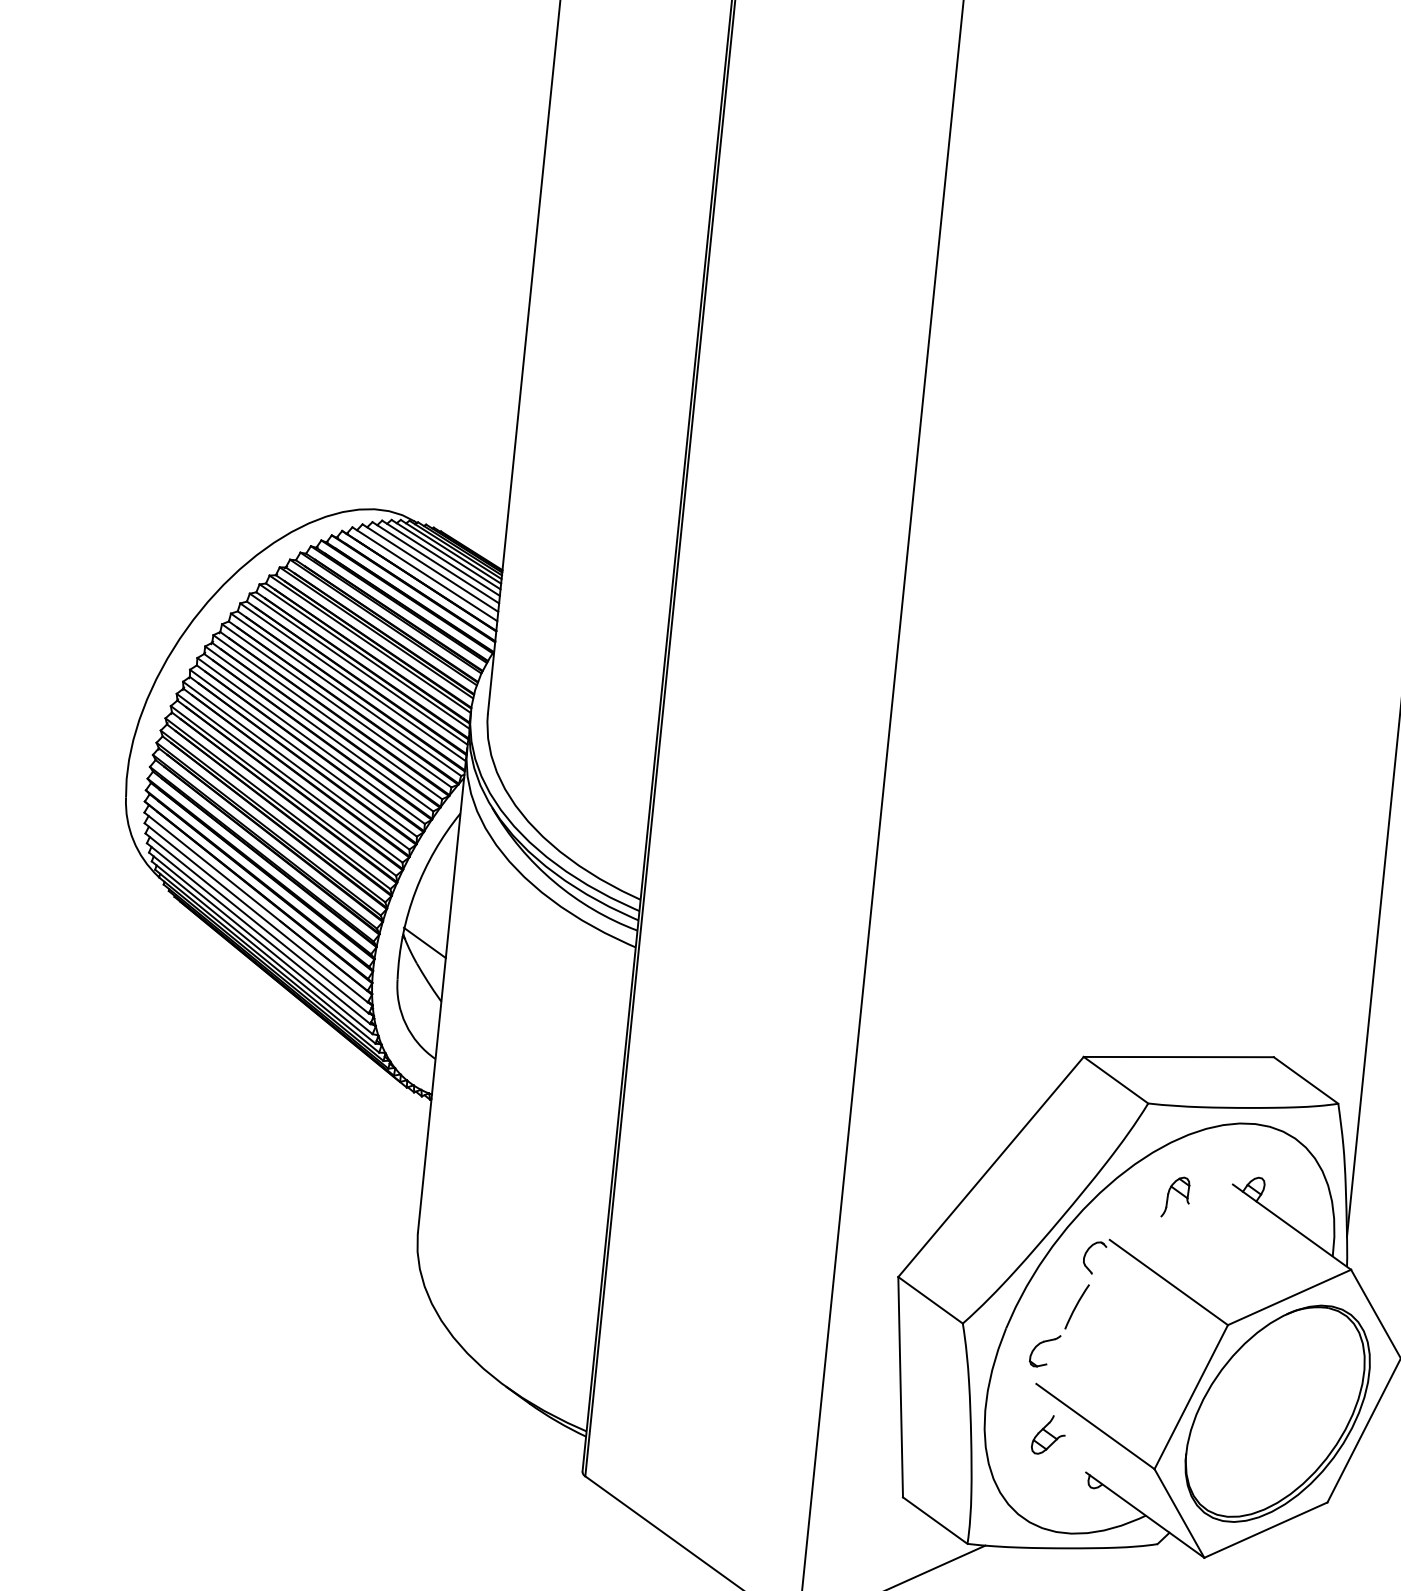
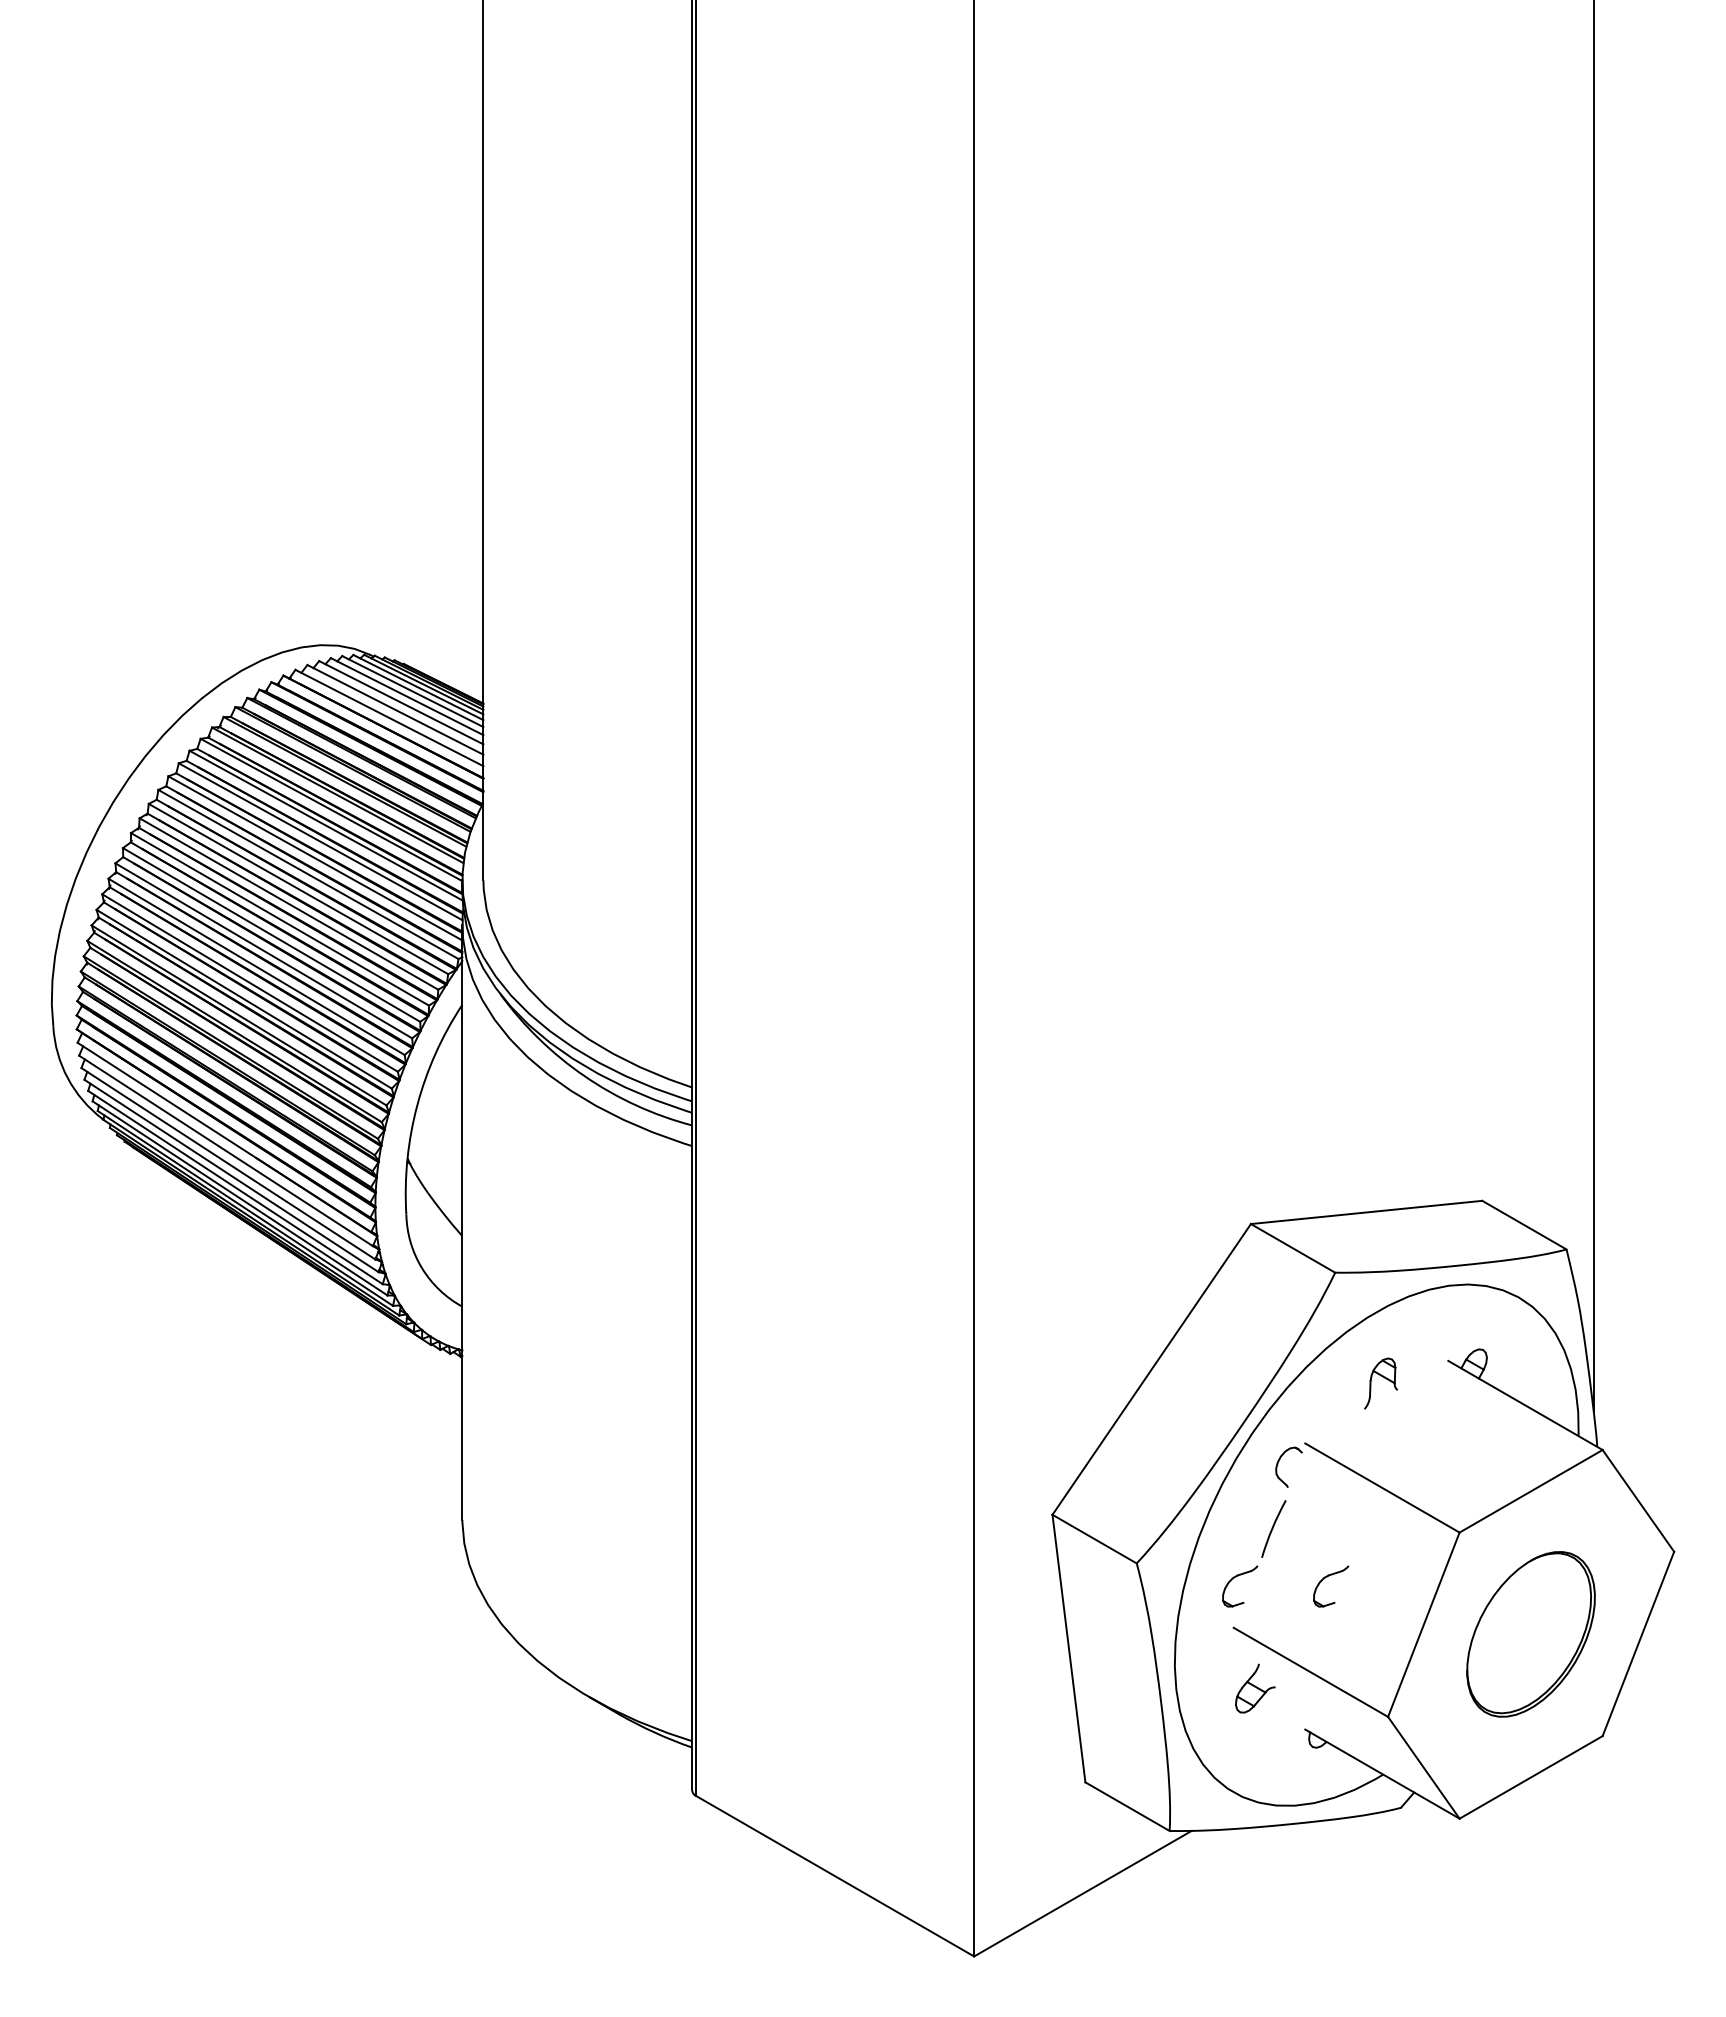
line: (424, 942) -> (434, 1166), removed
part: (1116, 1350) -> (1327, 1577), added
part: (1277, 1413) -> (1530, 1634), size x0.6

